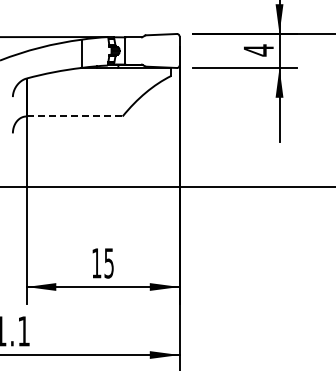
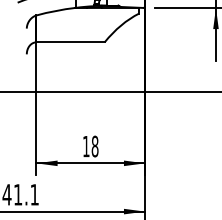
line: (75, 116) -> (71, 42), dashed -> solid
text: (108, 263) -> (94, 146), 15 -> 18

